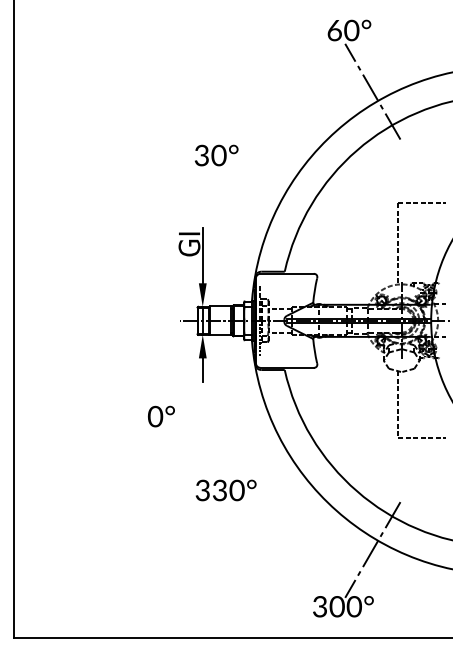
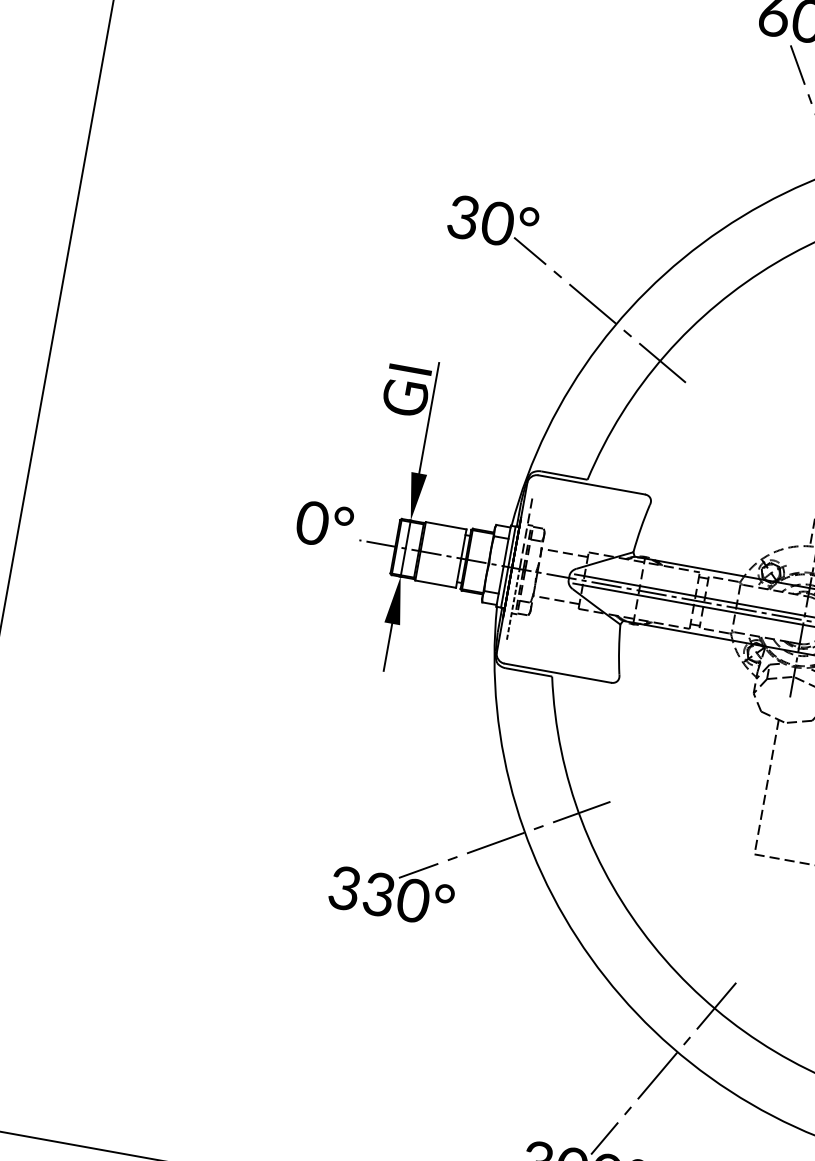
line: (275, 188) -> (599, 309), added
text: (161, 416) -> (324, 525), moved
line: (275, 452) -> (503, 838), added

